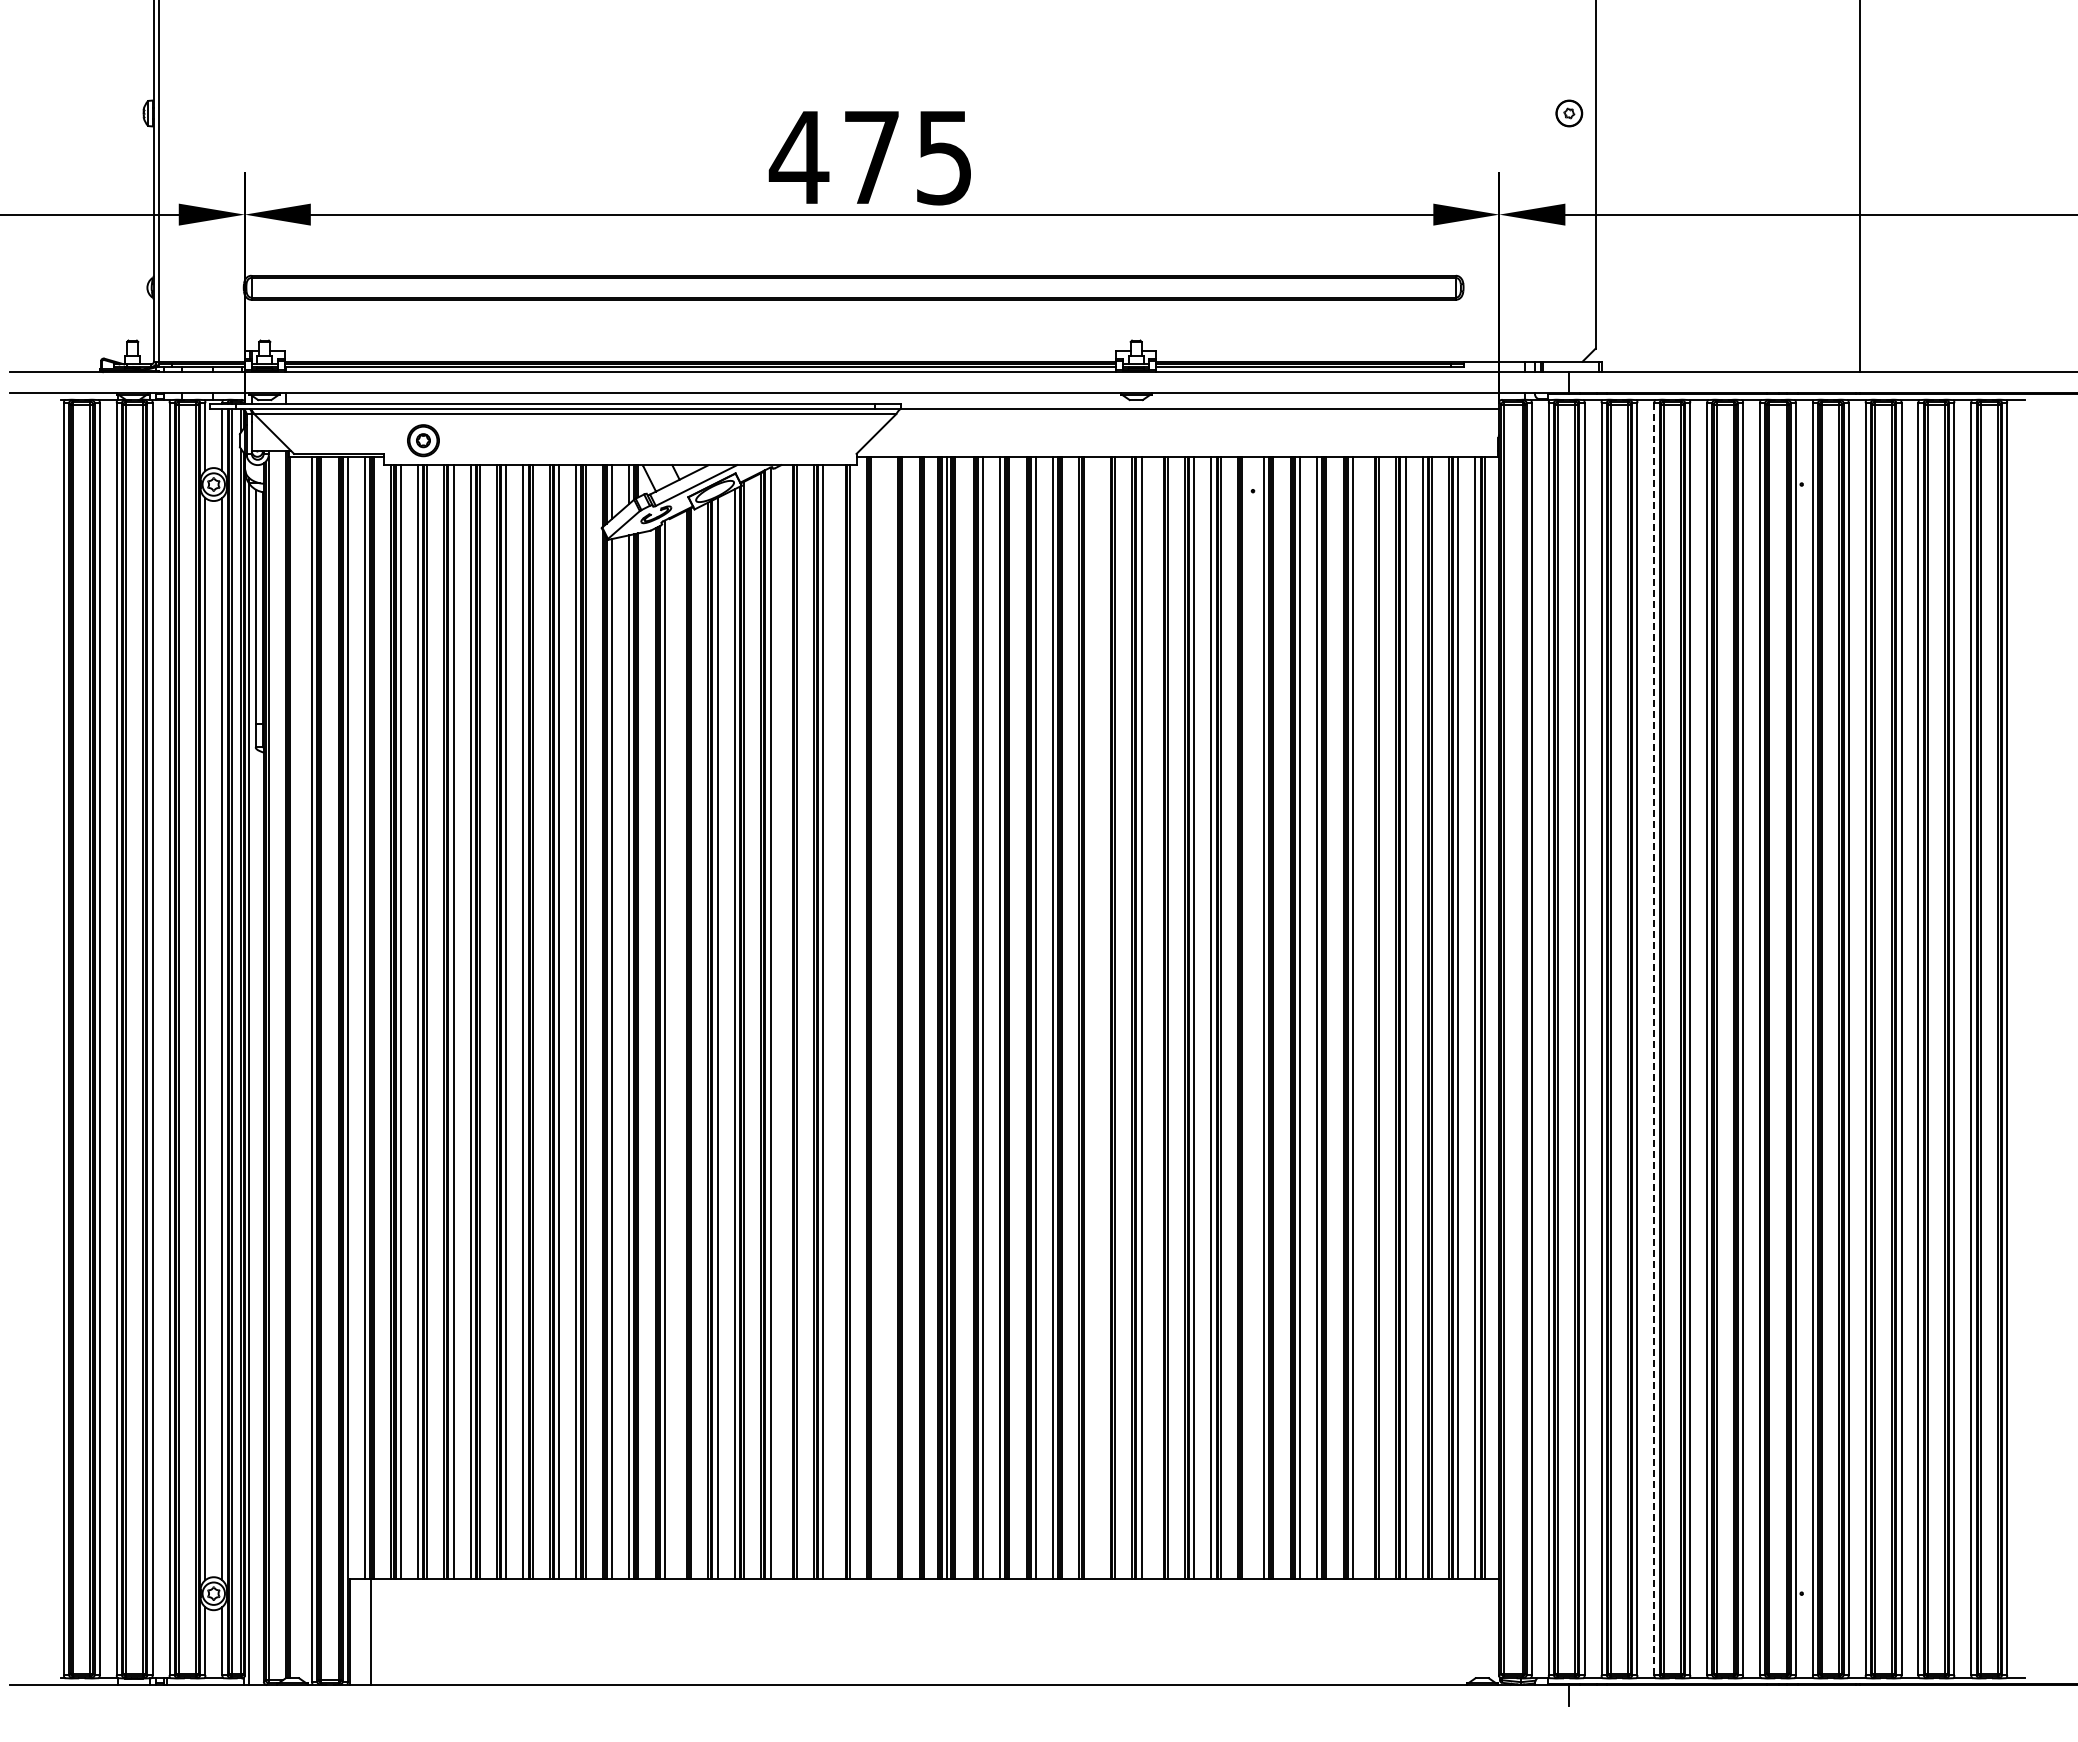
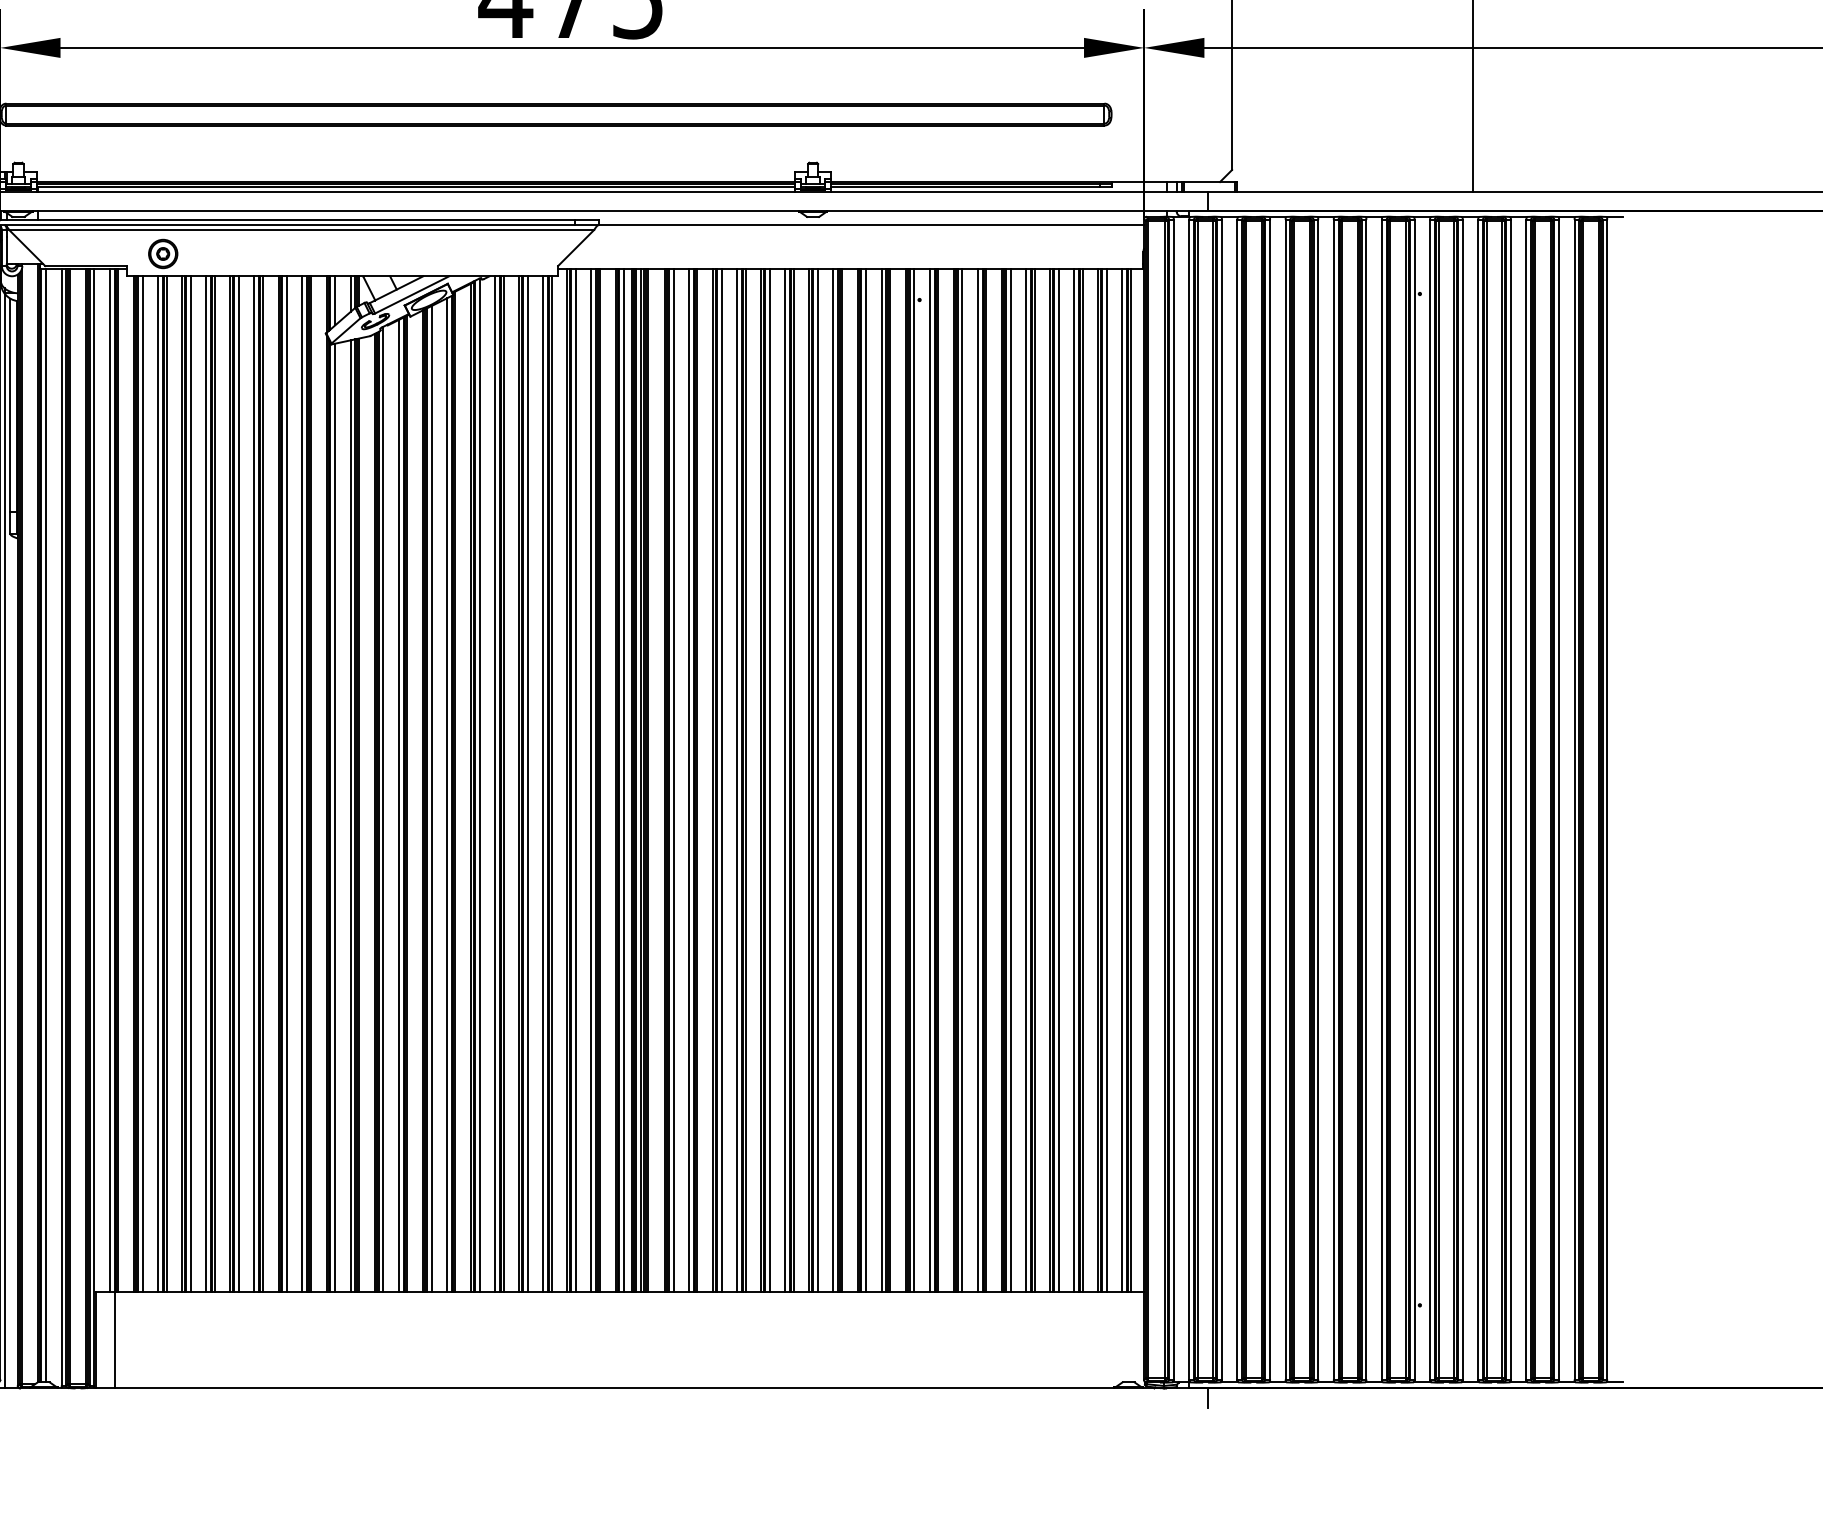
line: (876, 1017) -> (576, 779), added
line: (893, 1017) -> (591, 779), added
line: (928, 1017) -> (623, 779), added
line: (1088, 1017) -> (769, 779), added
line: (1105, 1017) -> (785, 779), added
line: (1158, 1017) -> (833, 779), added
line: (1247, 1017) -> (914, 779), added
line: (1369, 1017) -> (1025, 779), added
line: (787, 1022) -> (495, 784), added
line: (840, 1022) -> (543, 784), added
line: (1654, 1039) -> (1285, 800), dashed -> solid
line: (681, 1046) -> (398, 806), added
line: (295, 1067) -> (46, 825), added

